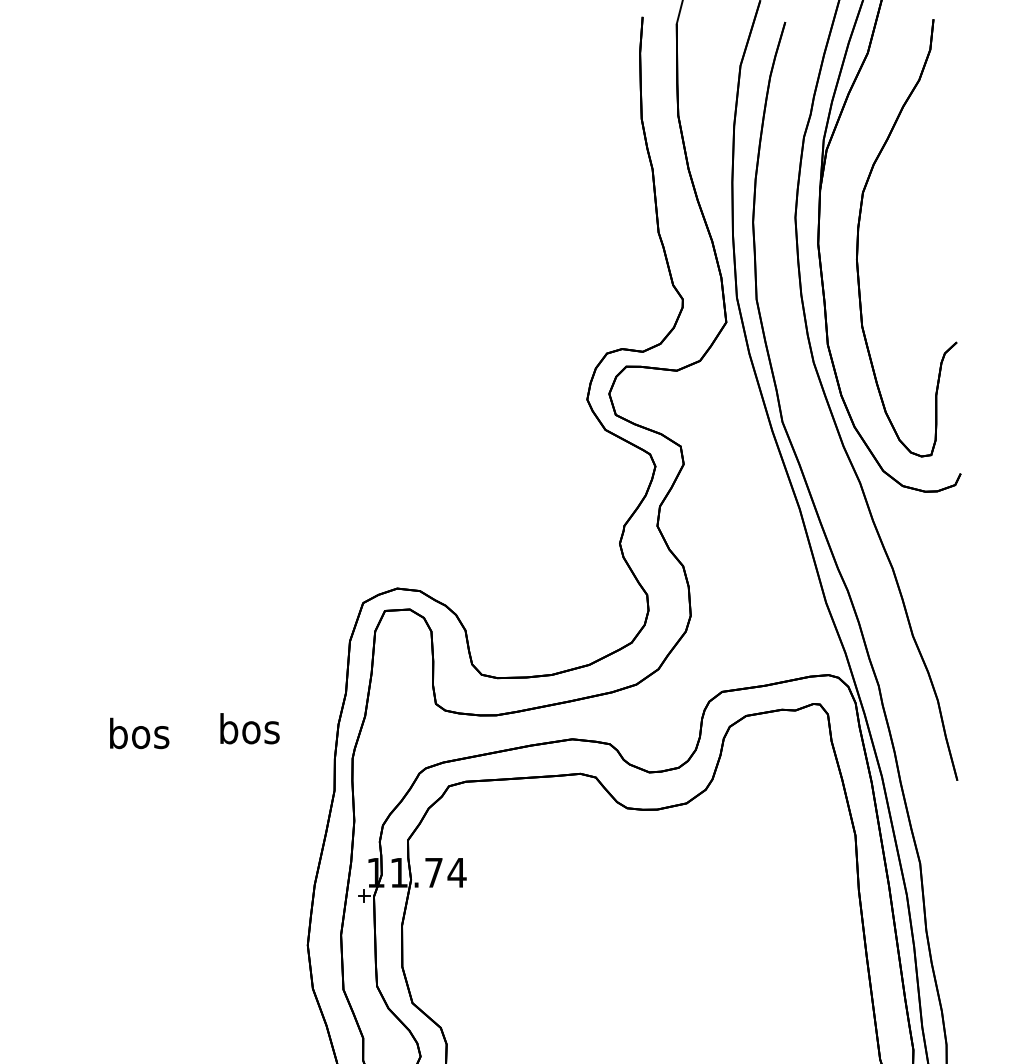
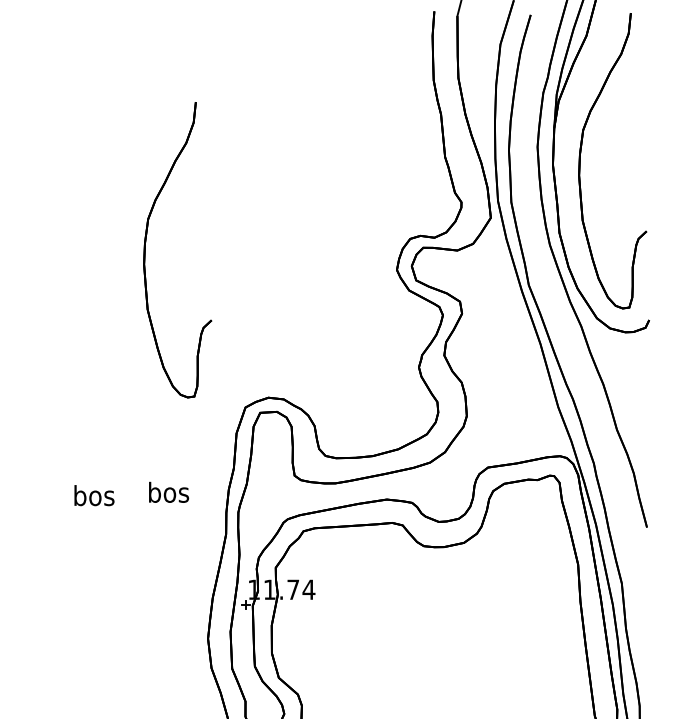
part: (215, 370) -> (145, 250), added

